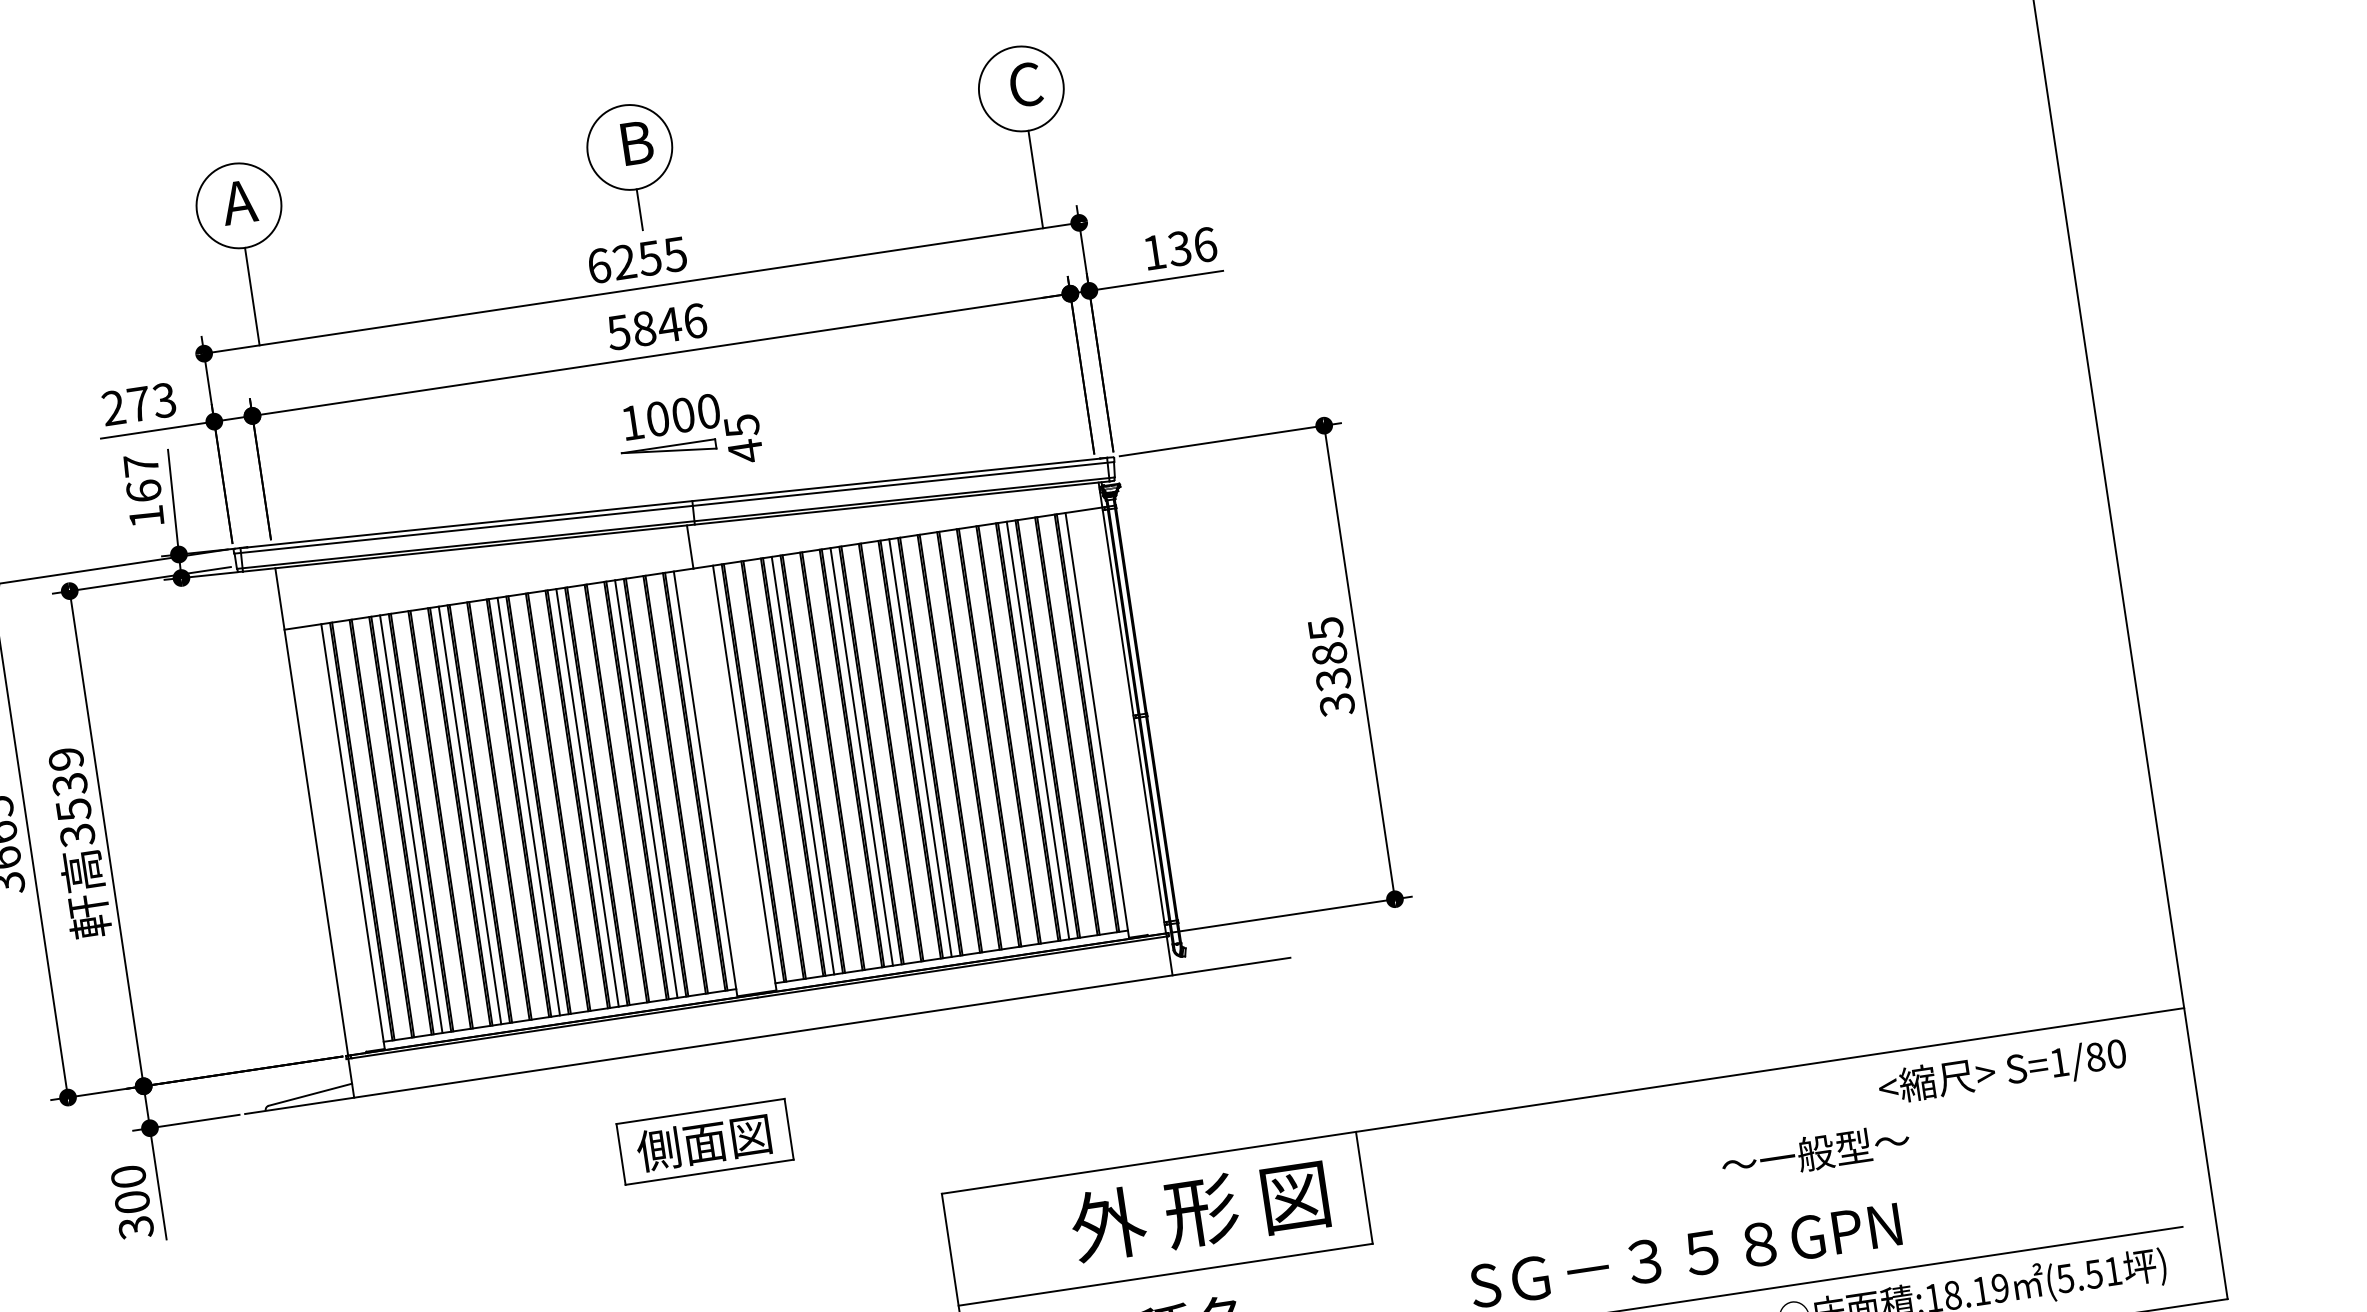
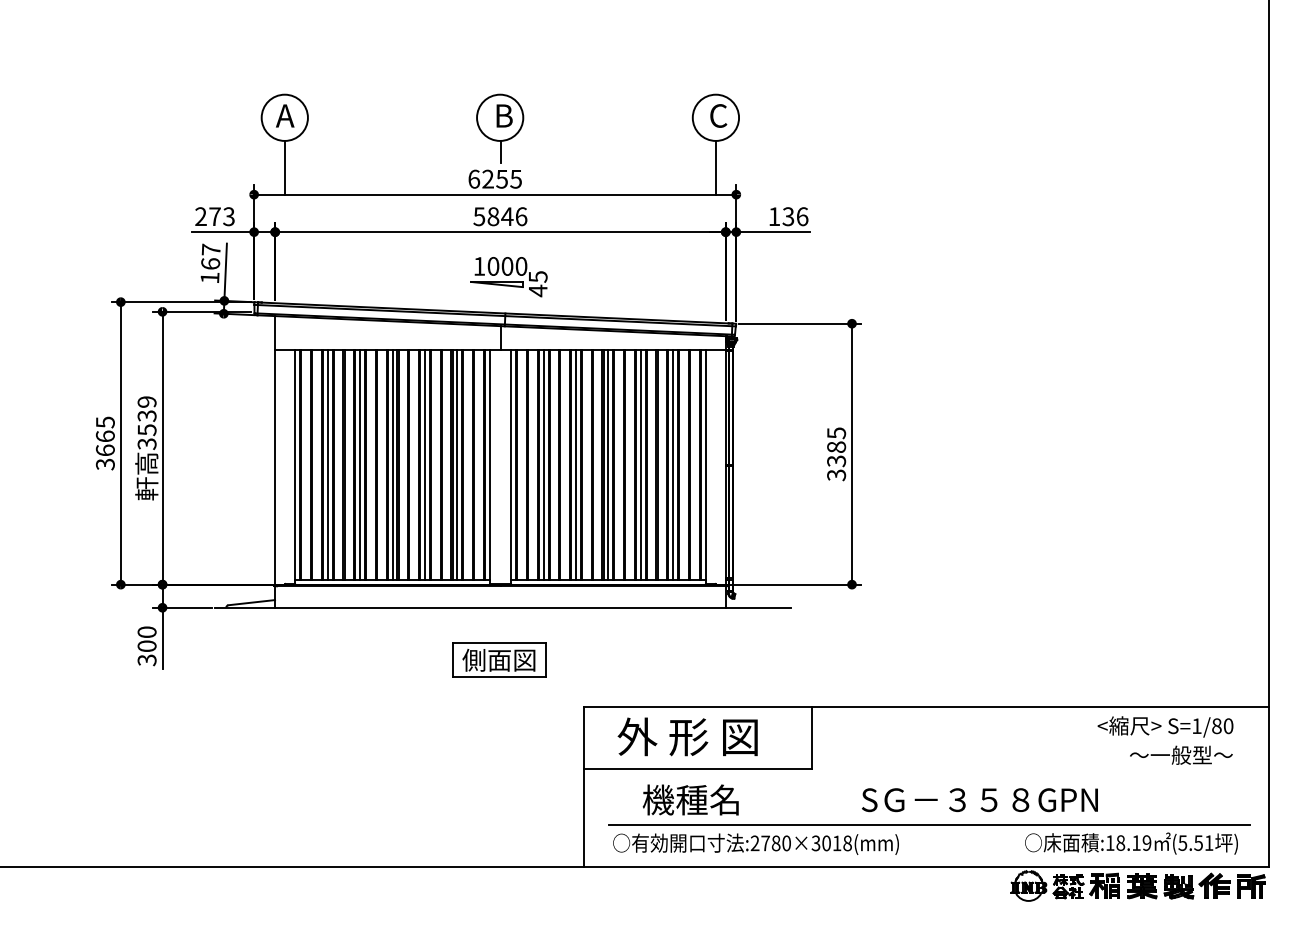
line: (978, 738) -> (640, 464), added
part: (704, 1141) -> (499, 659), moved
text: (1815, 1151) -> (1181, 754), moved
text: (1199, 1210) -> (687, 736), moved

